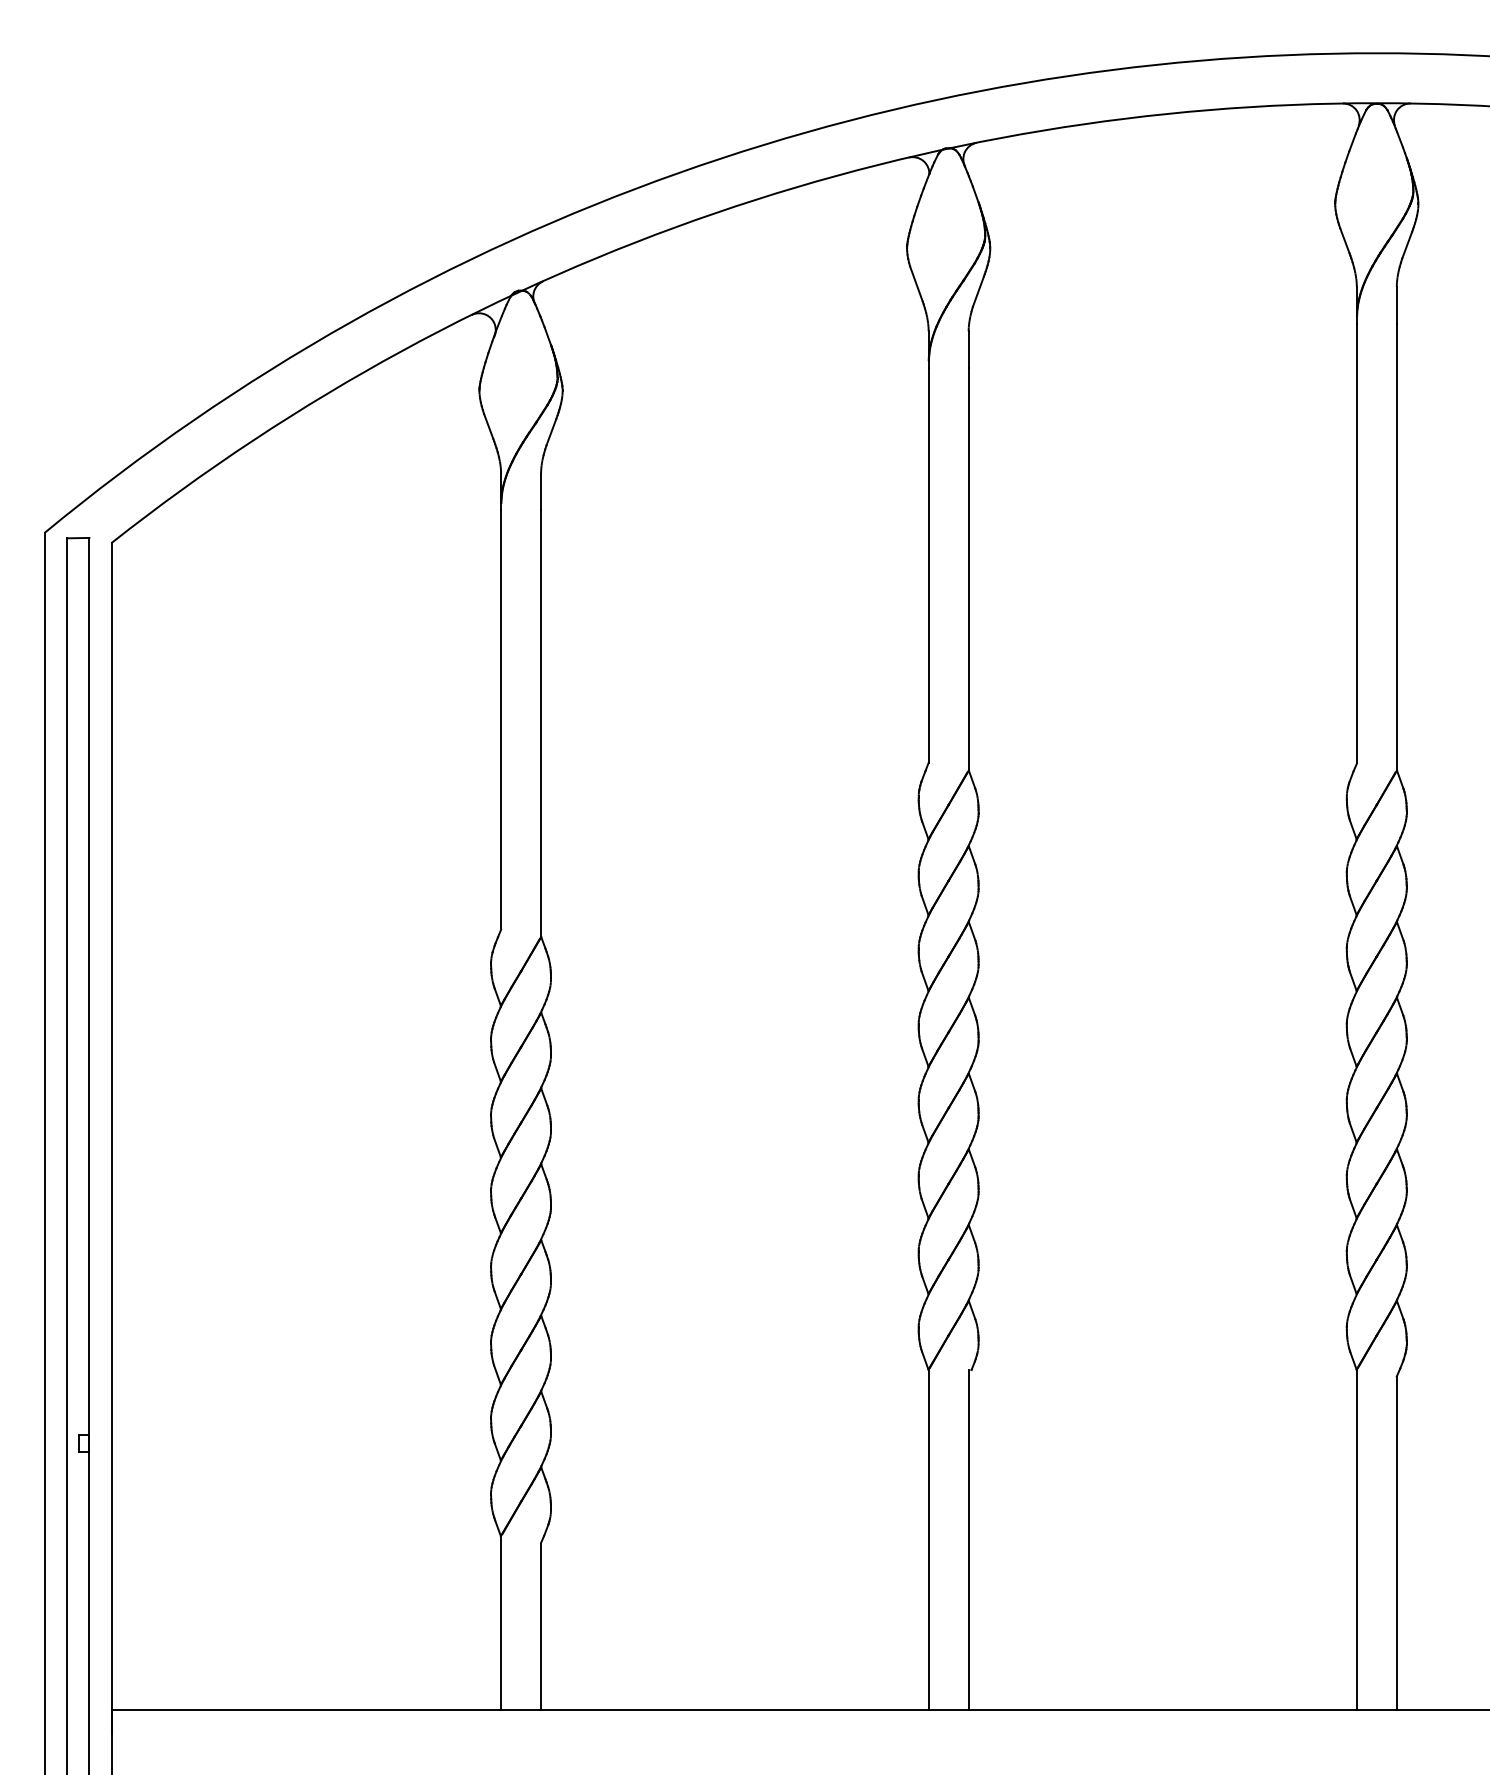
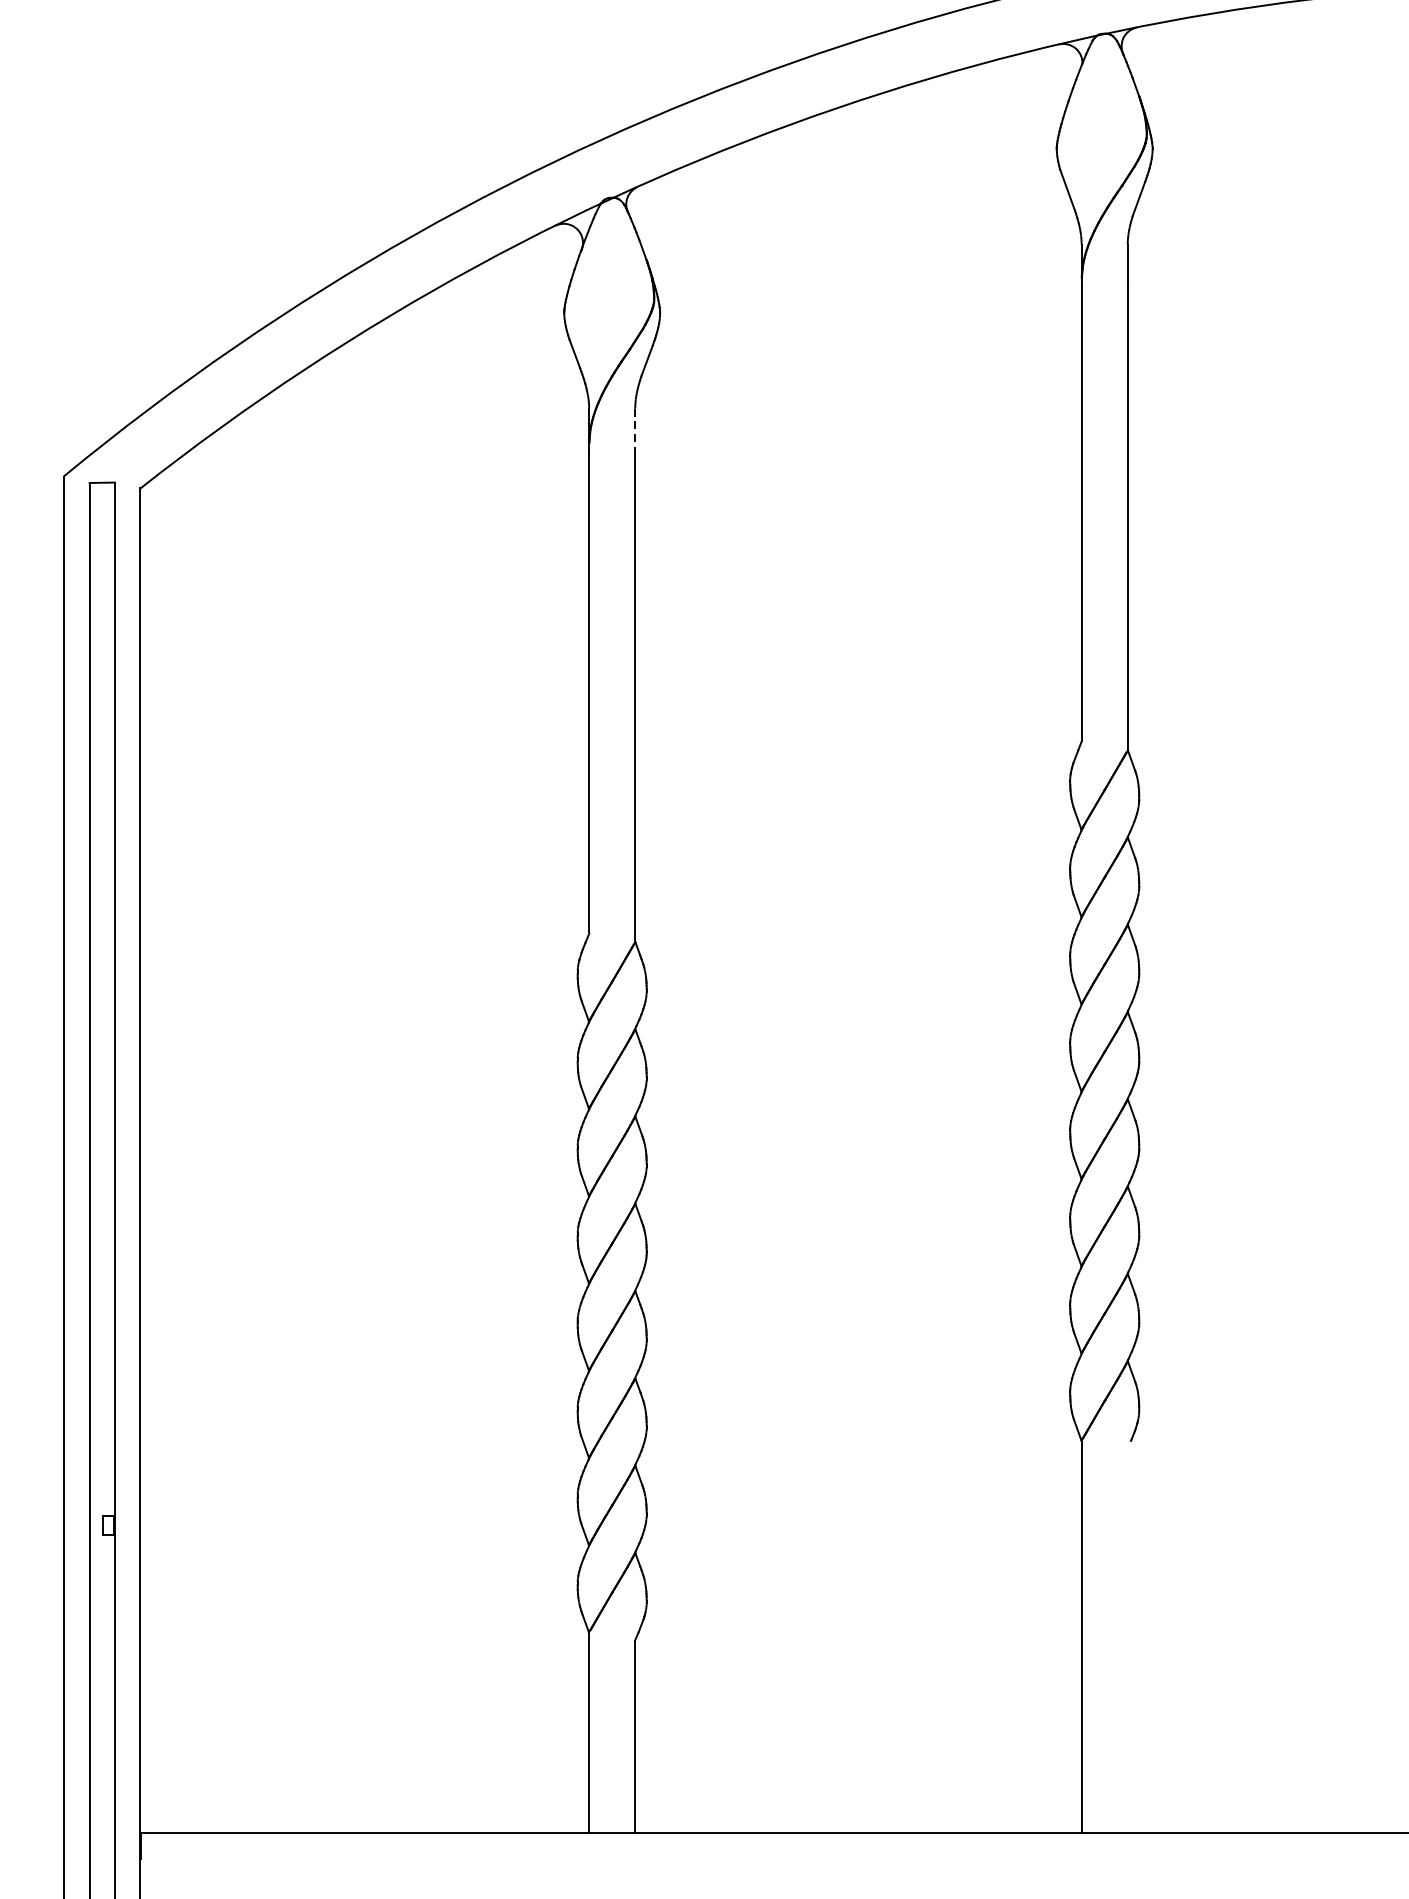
line: (541, 492) -> (635, 430), solid -> dashed
line: (968, 1540) -> (1127, 1637), removed

